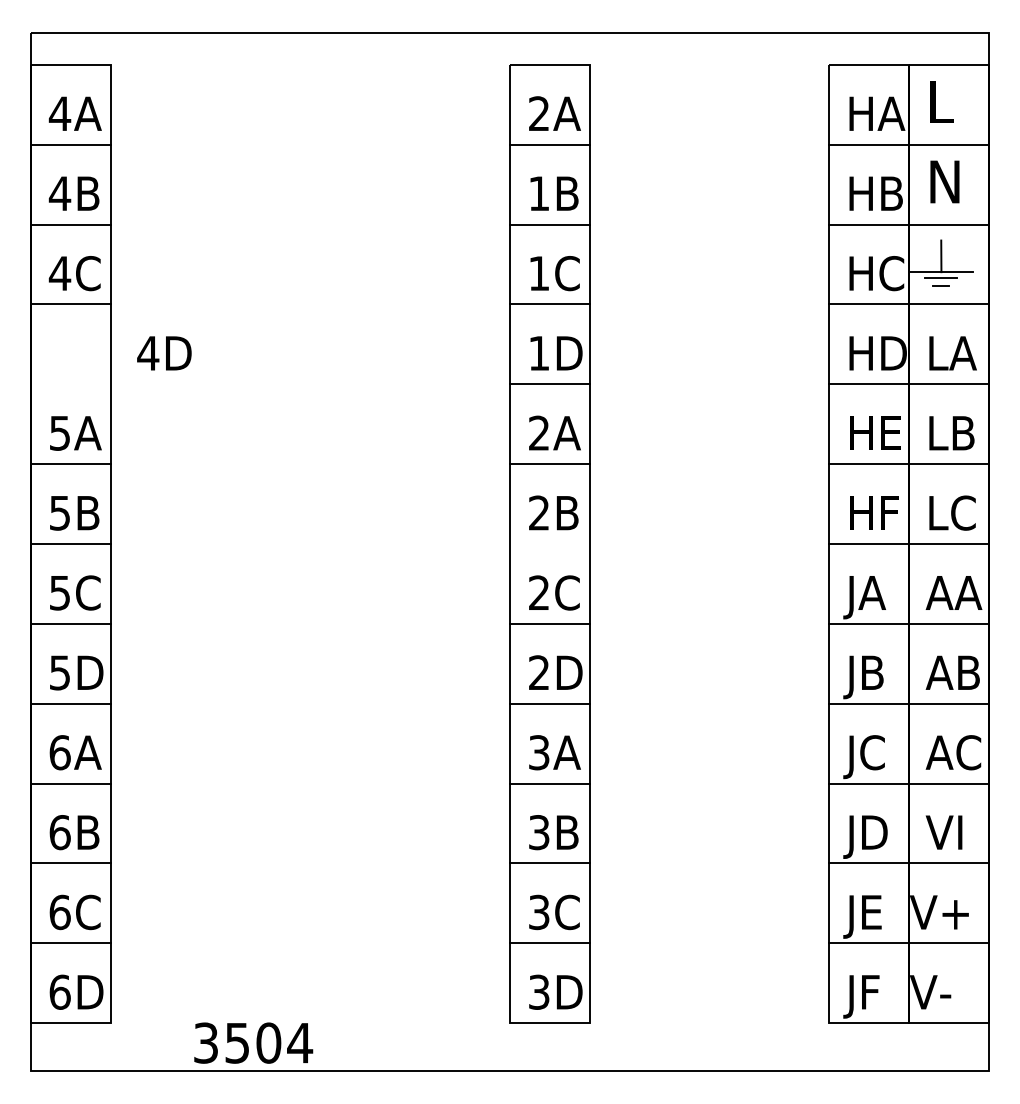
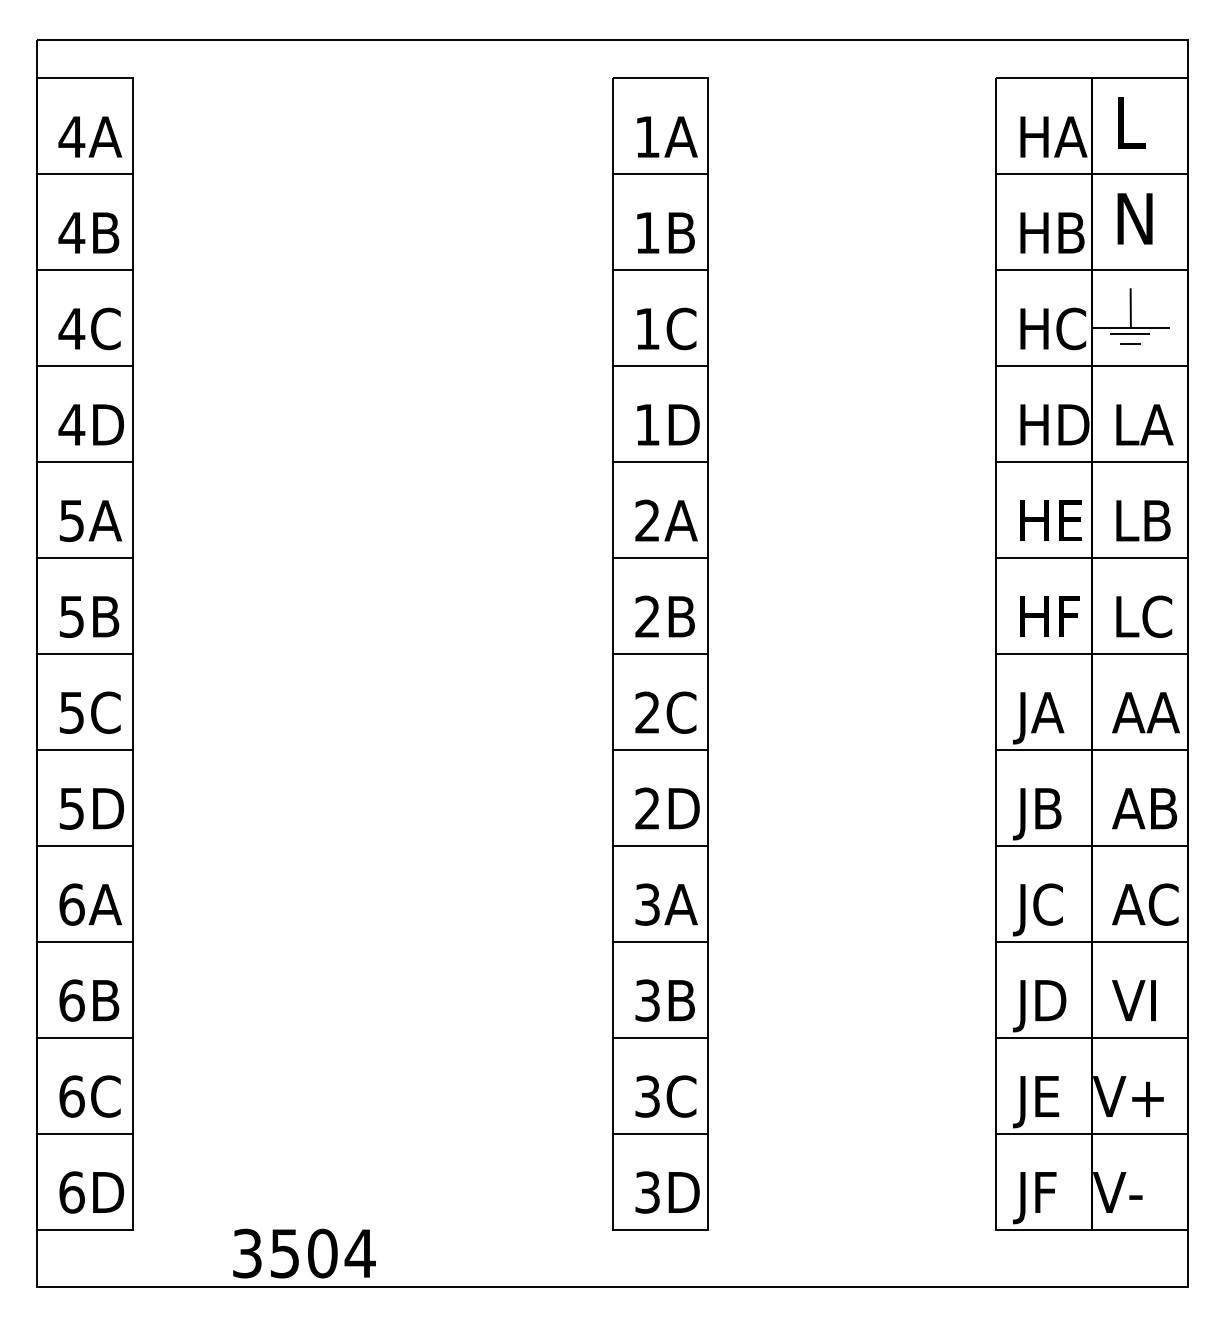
text: (539, 113) -> (647, 136), 2A -> 1A
text: (163, 353) -> (90, 424), moved
line: (70, 384) -> (84, 462), added
line: (549, 543) -> (660, 653), added

